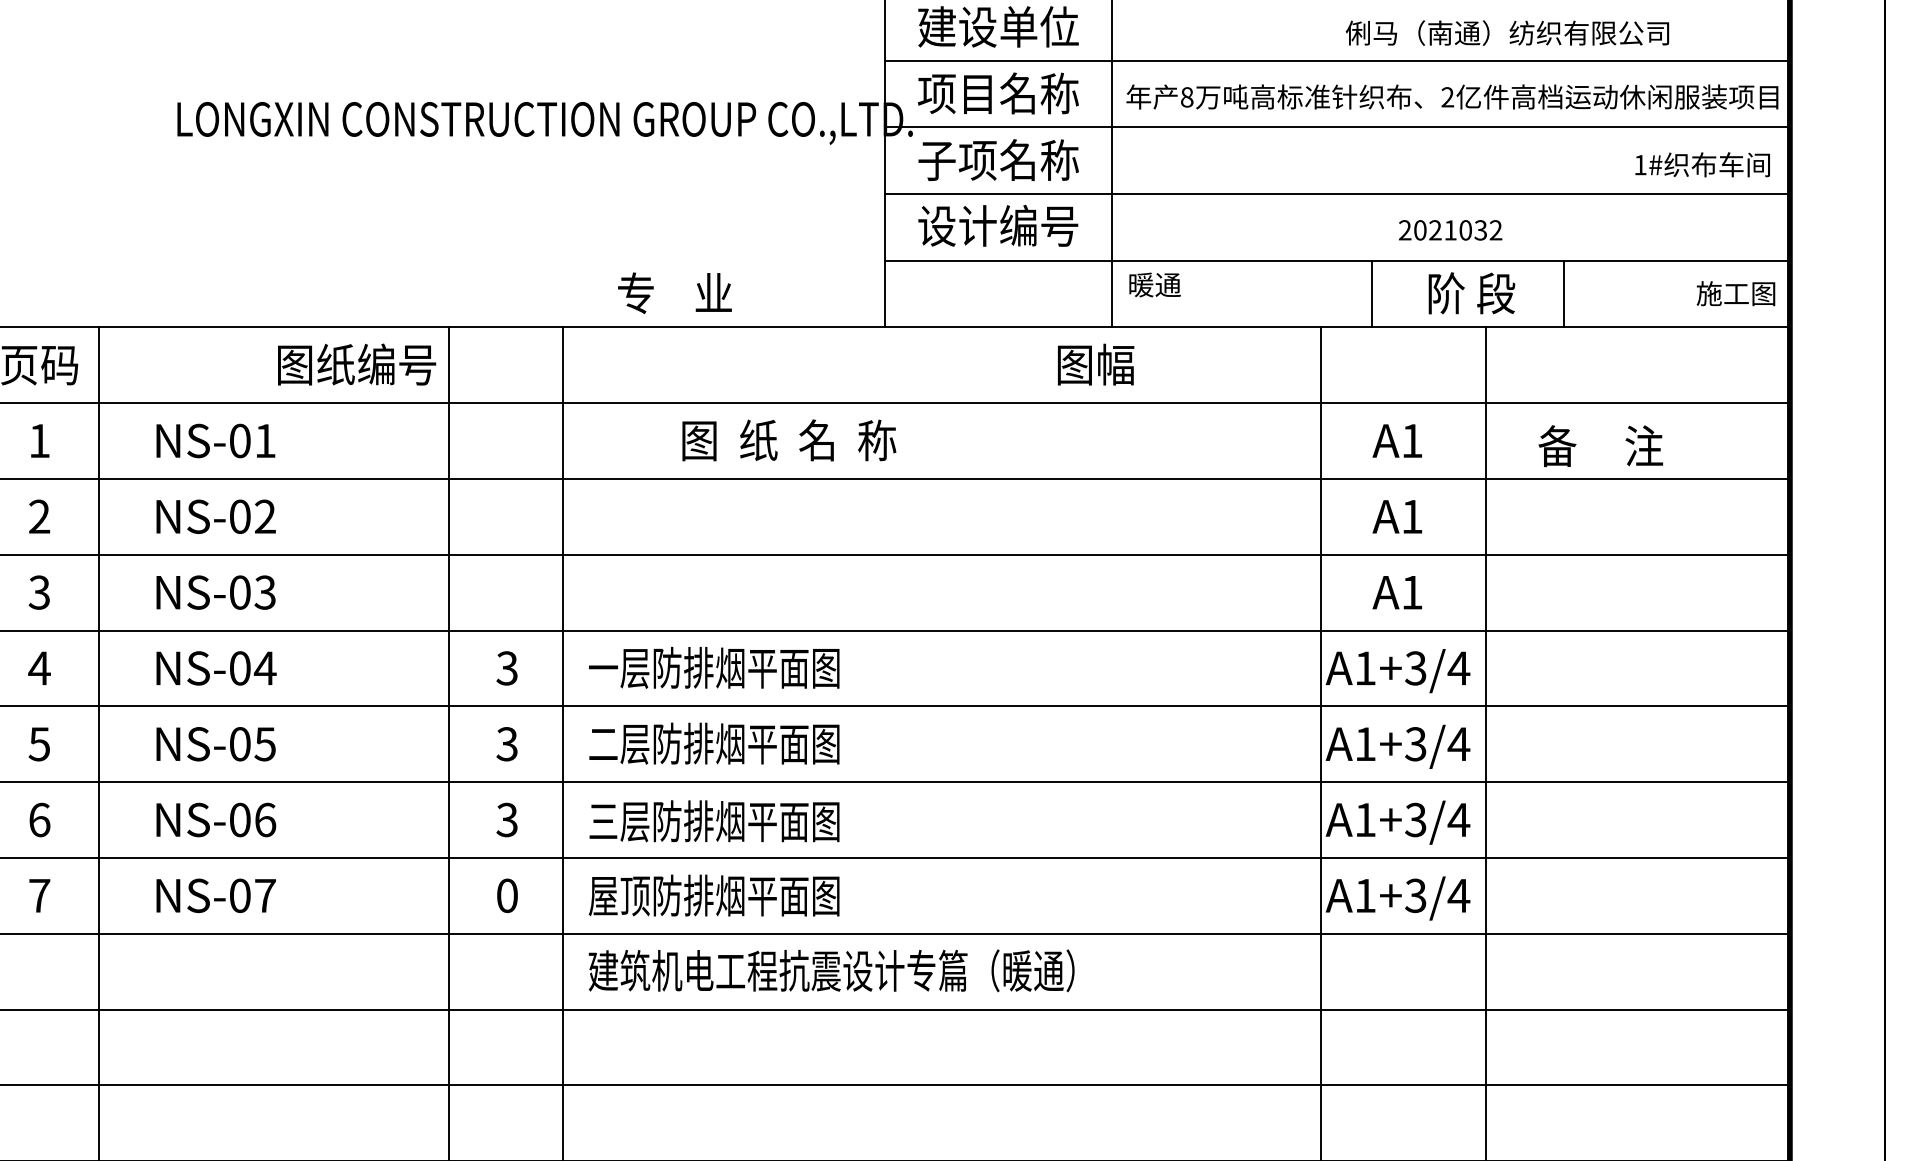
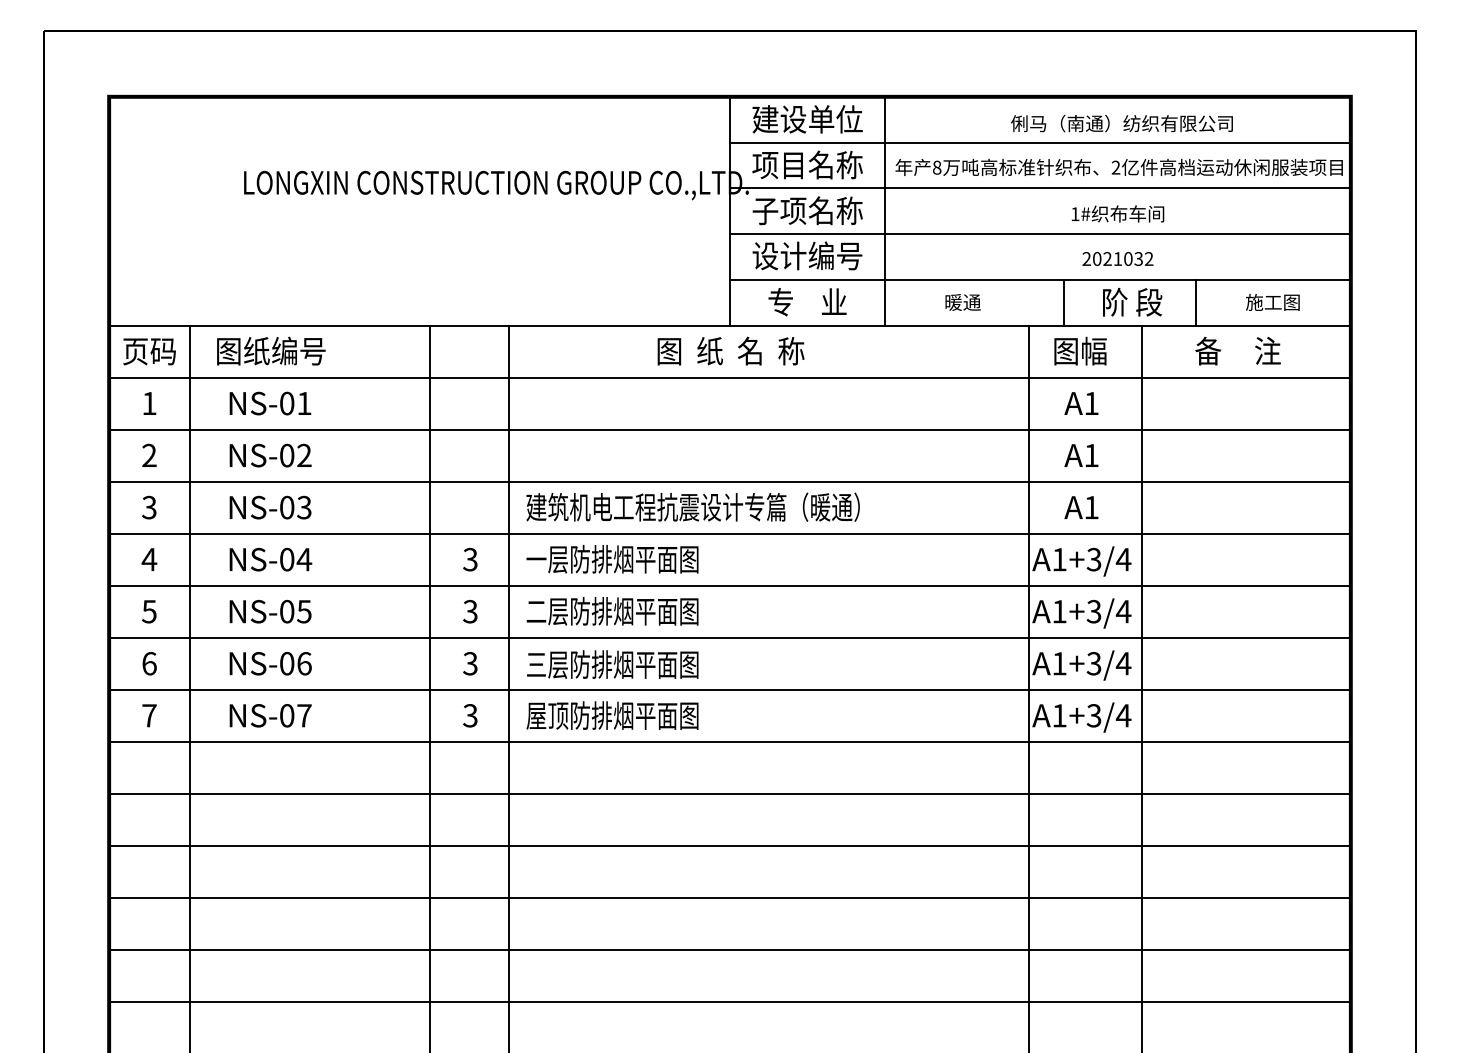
text: (1506, 32) -> (1121, 123), moved
text: (1701, 164) -> (1117, 213), moved
text: (1154, 284) -> (962, 302), moved
text: (674, 293) -> (807, 302), moved
text: (1735, 293) -> (1272, 302), moved
text: (357, 363) -> (271, 350), moved
text: (1095, 363) -> (1080, 350), moved
text: (788, 439) -> (730, 350), moved
text: (1599, 446) -> (1237, 351), moved
text: (507, 895) -> (470, 715), 0 -> 3
text: (830, 969) -> (692, 506), moved

